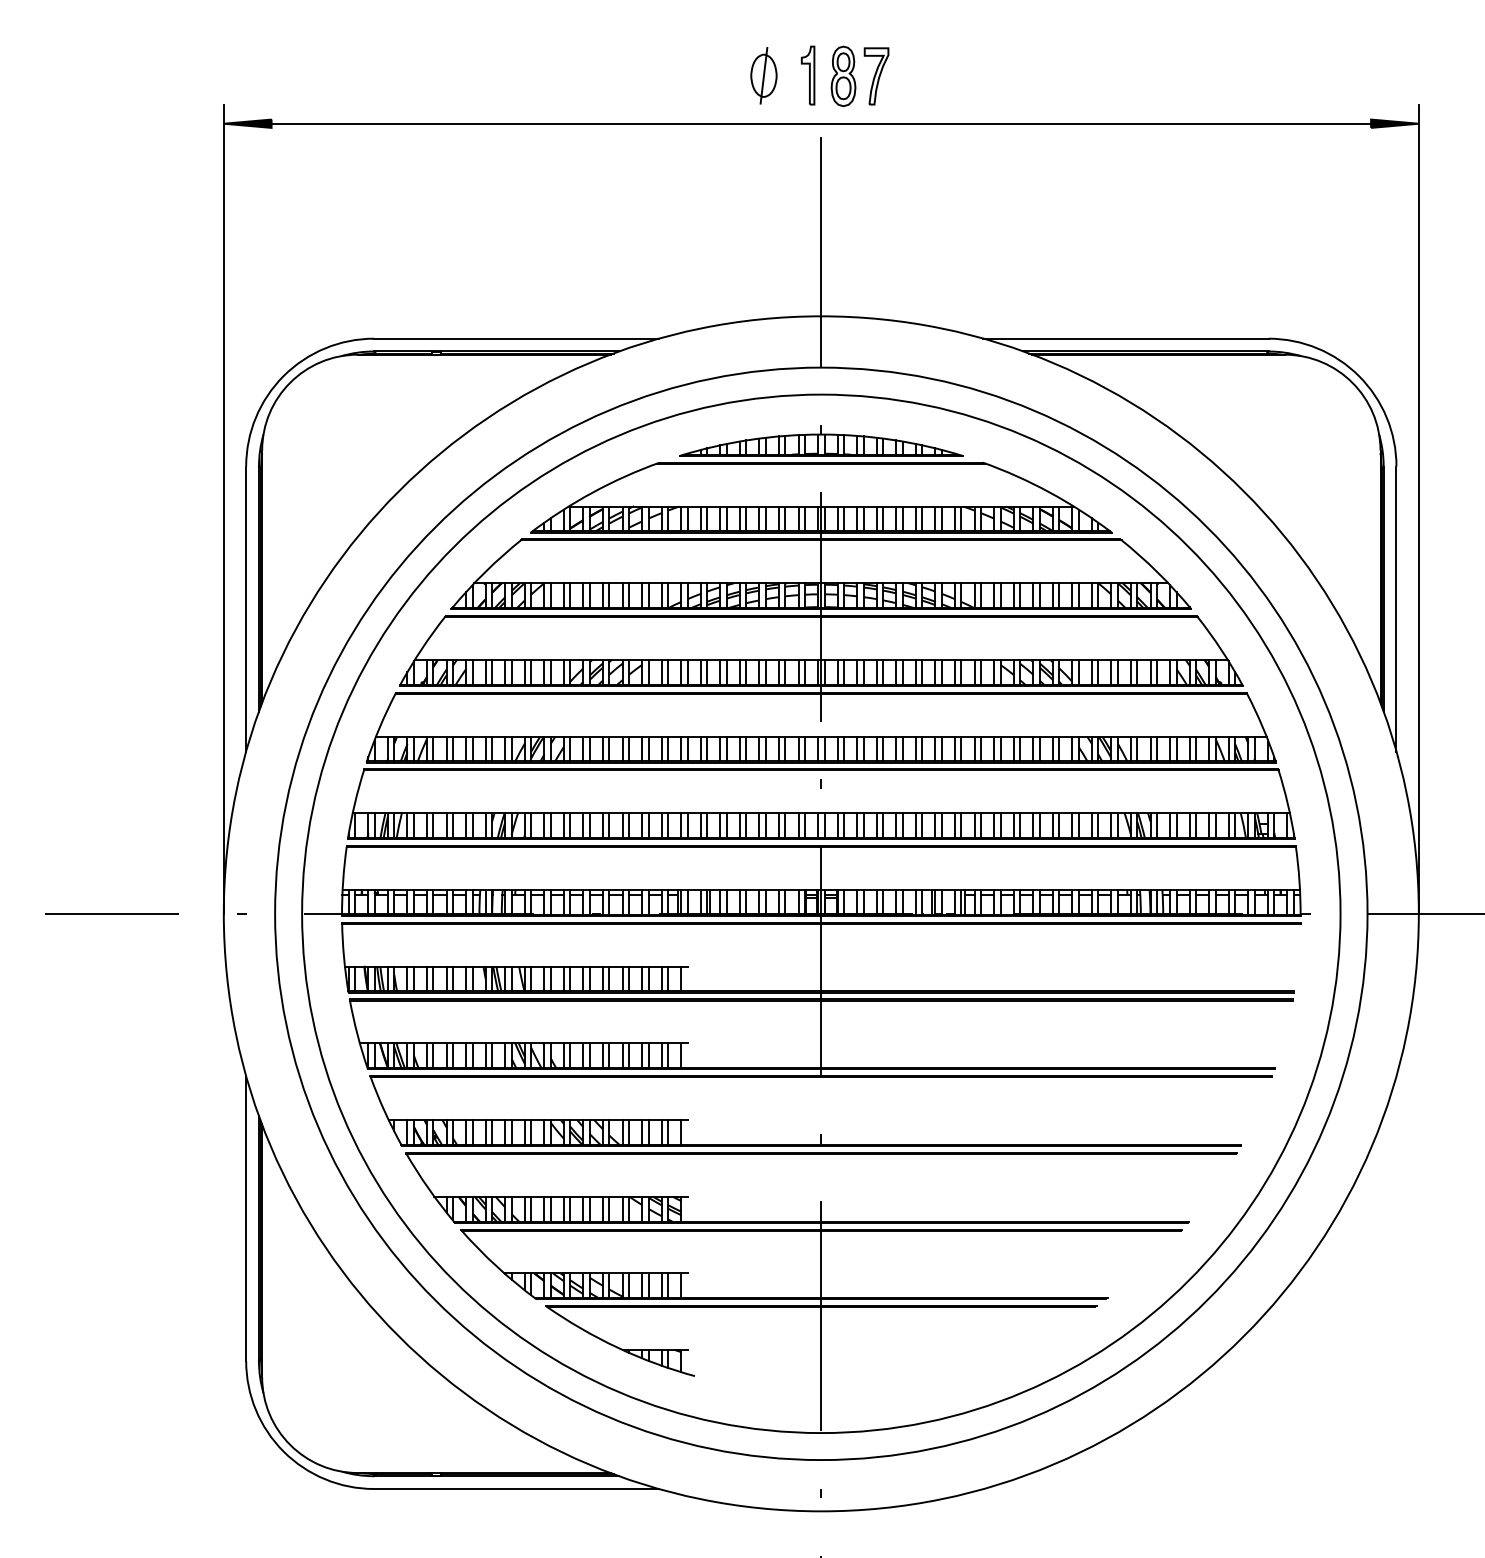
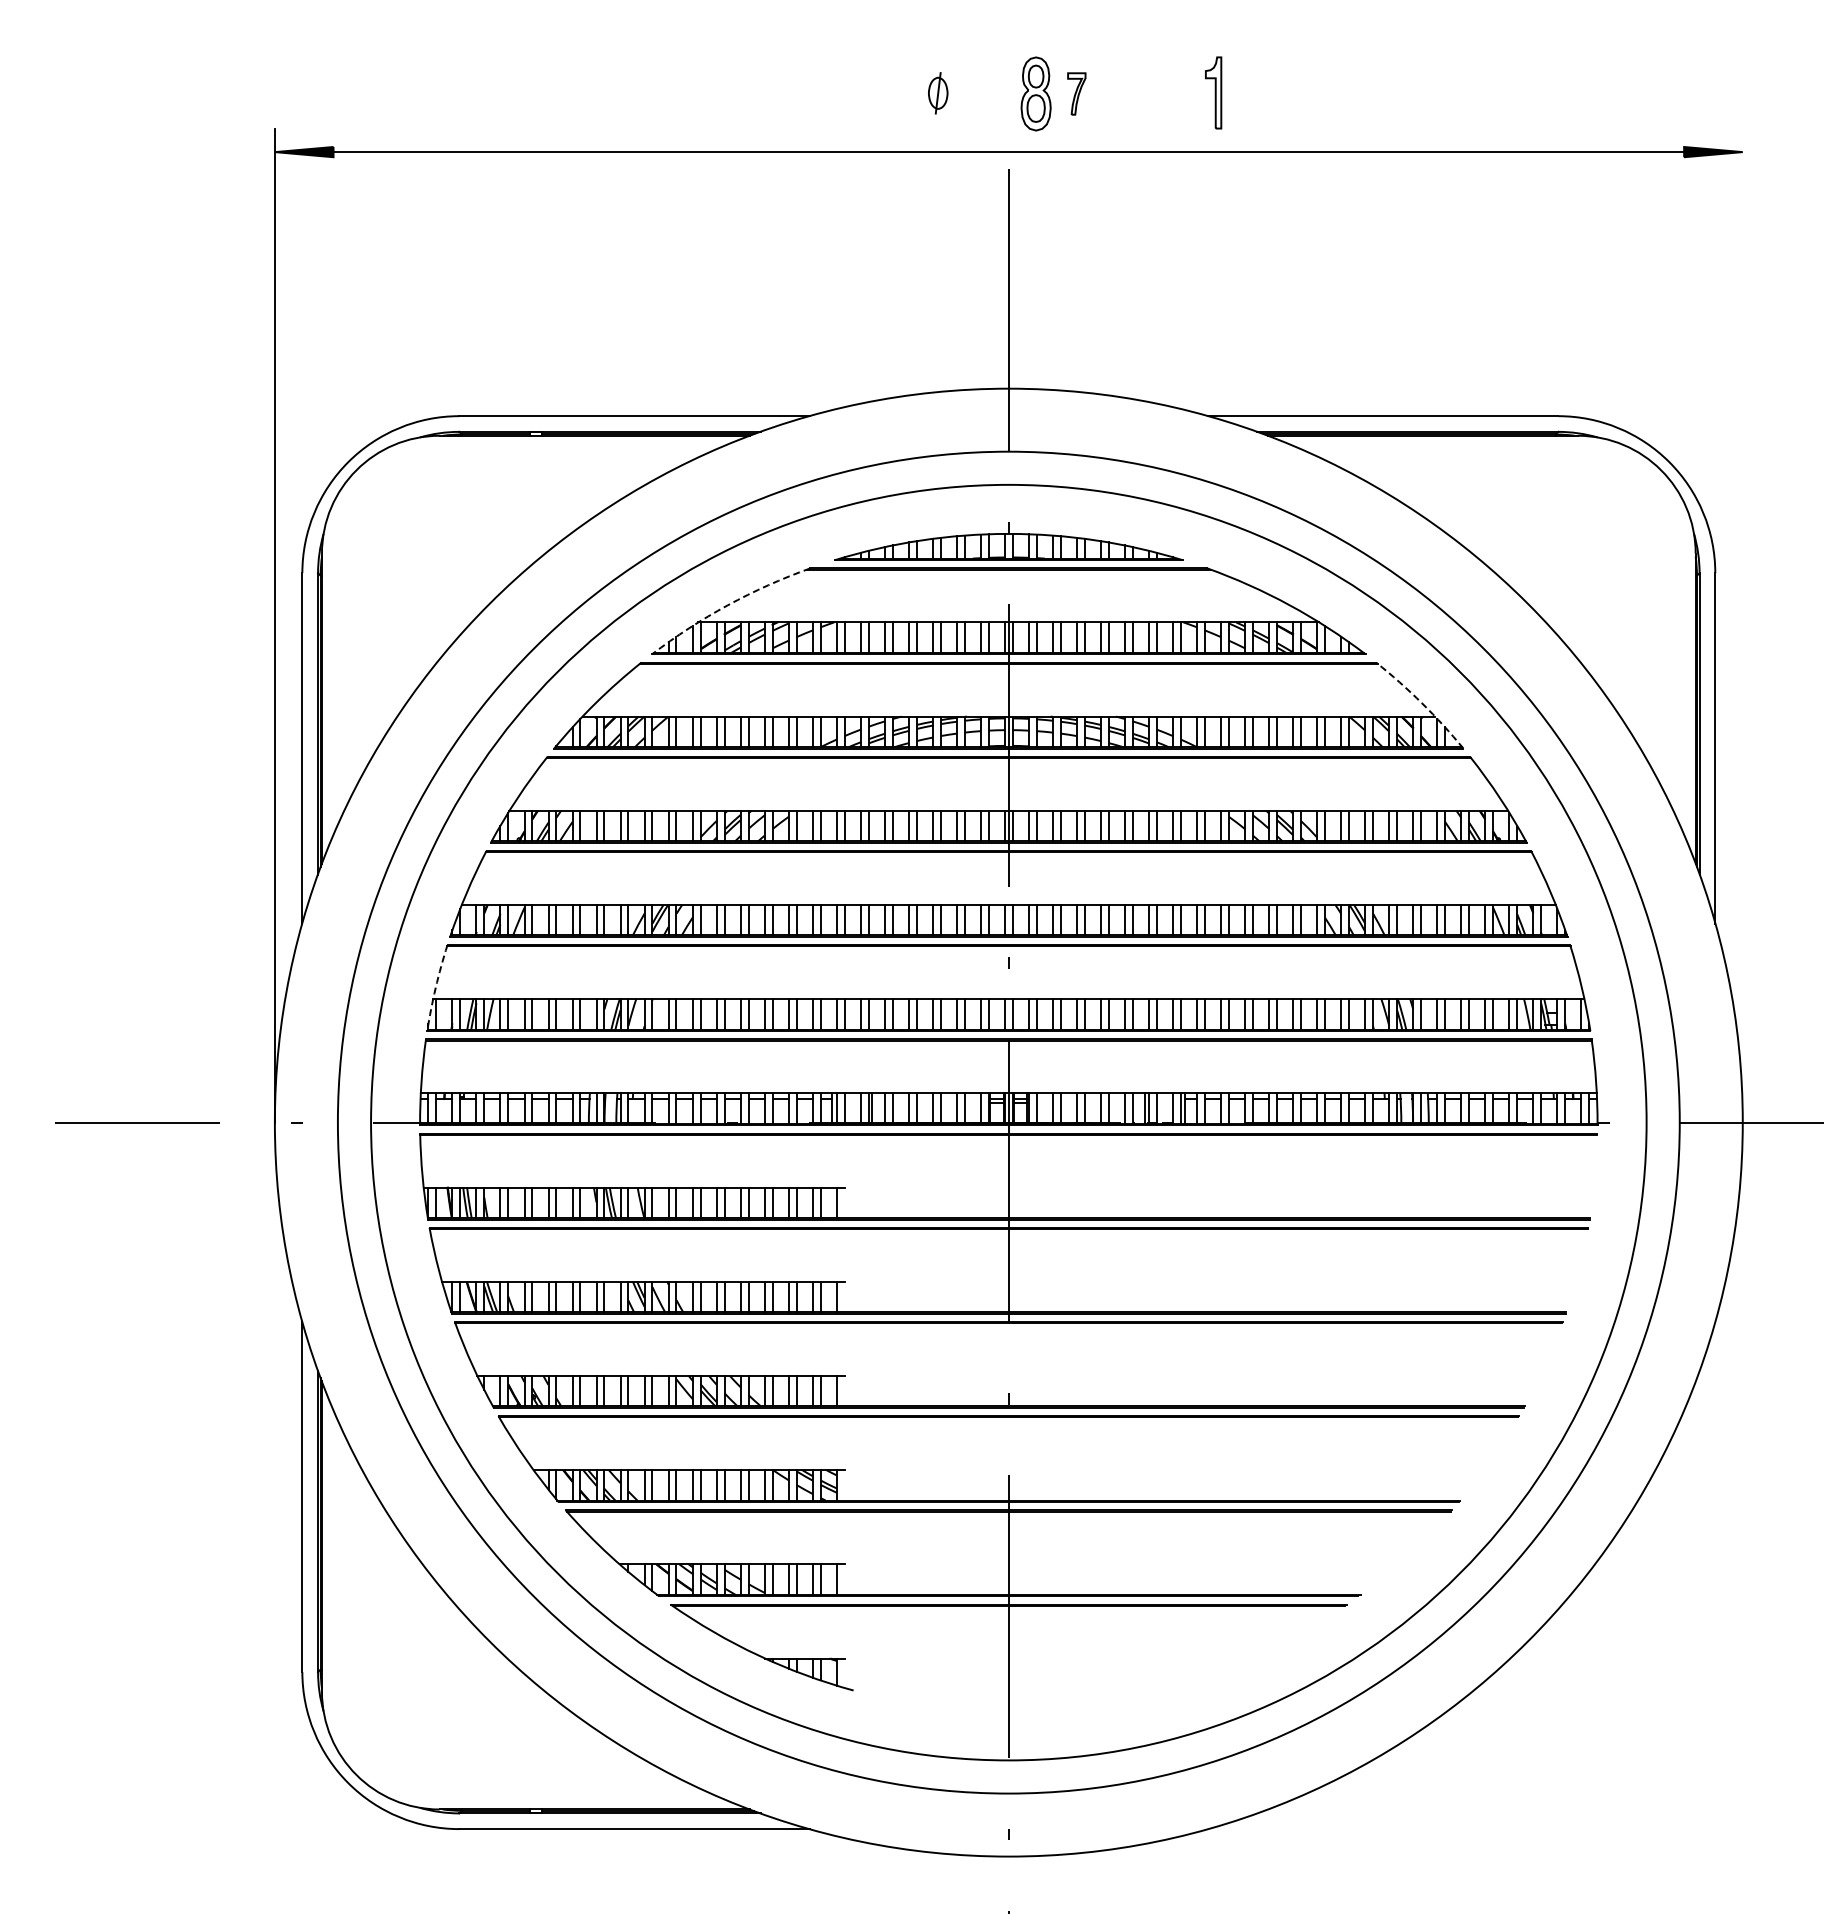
part: (808, 75) -> (1213, 92), moved
part: (763, 76) -> (937, 93), size x0.6
part: (876, 76) -> (1076, 93), size x0.6
arc: (592, 492) -> (727, 605), solid -> dashed
line: (1418, 509) -> (1742, 625), removed
arc: (1158, 572) -> (1422, 703), solid -> dashed
arc: (354, 803) -> (435, 987), solid -> dashed

